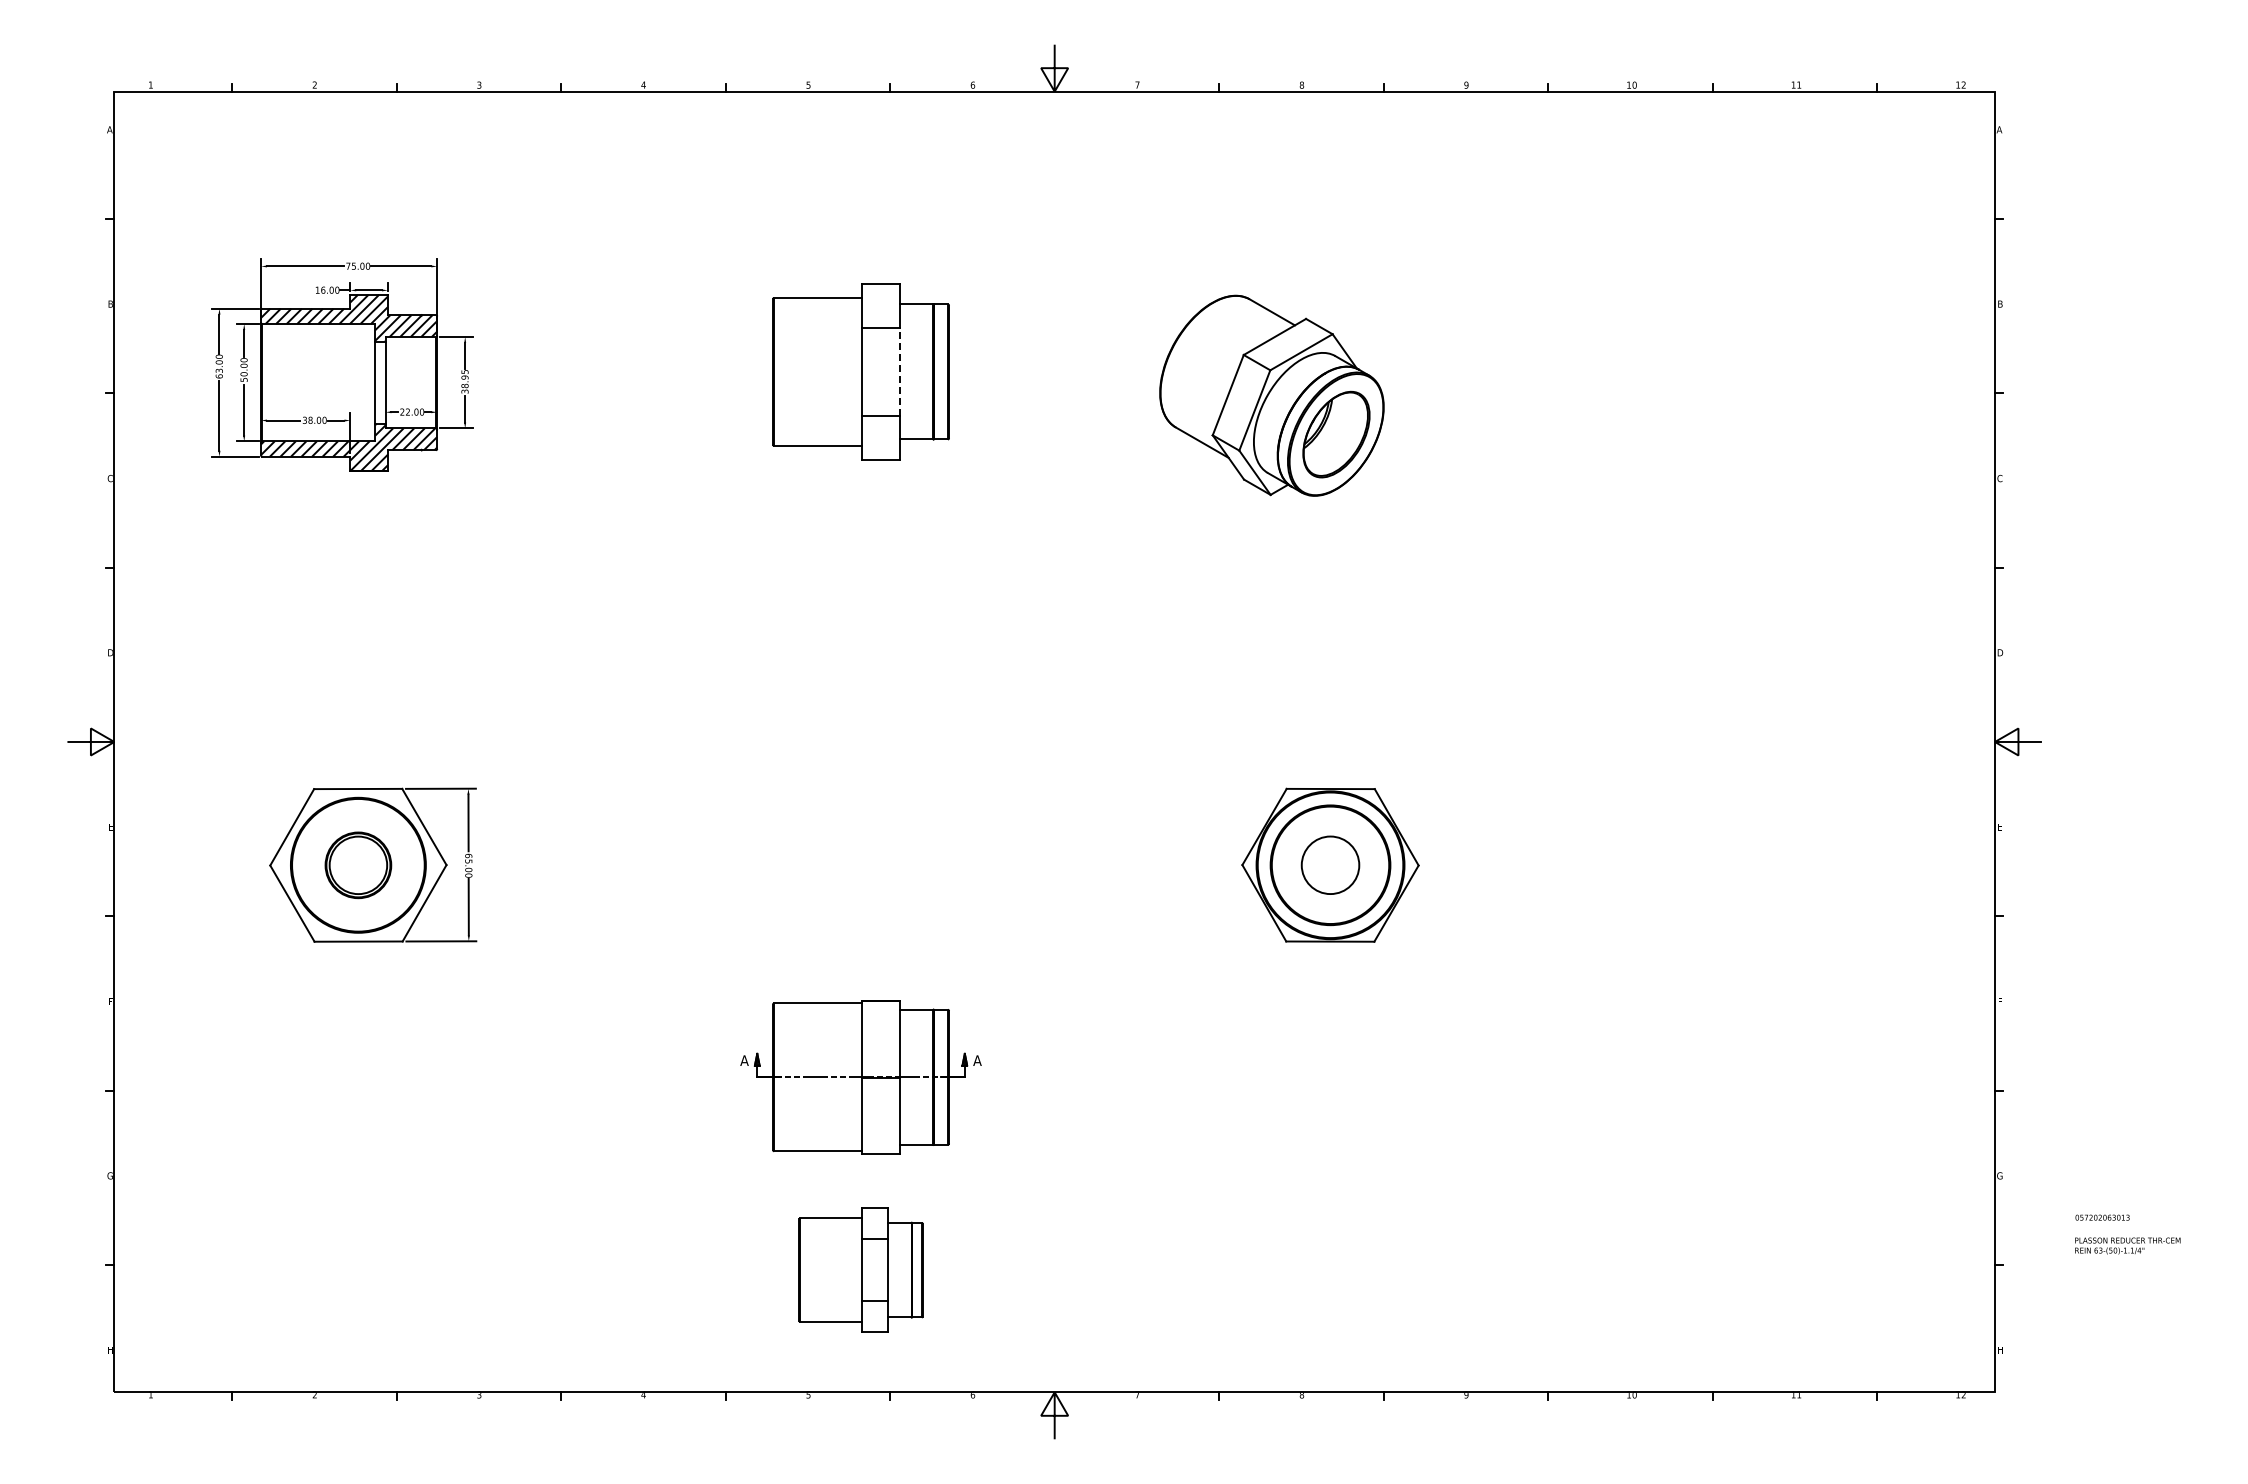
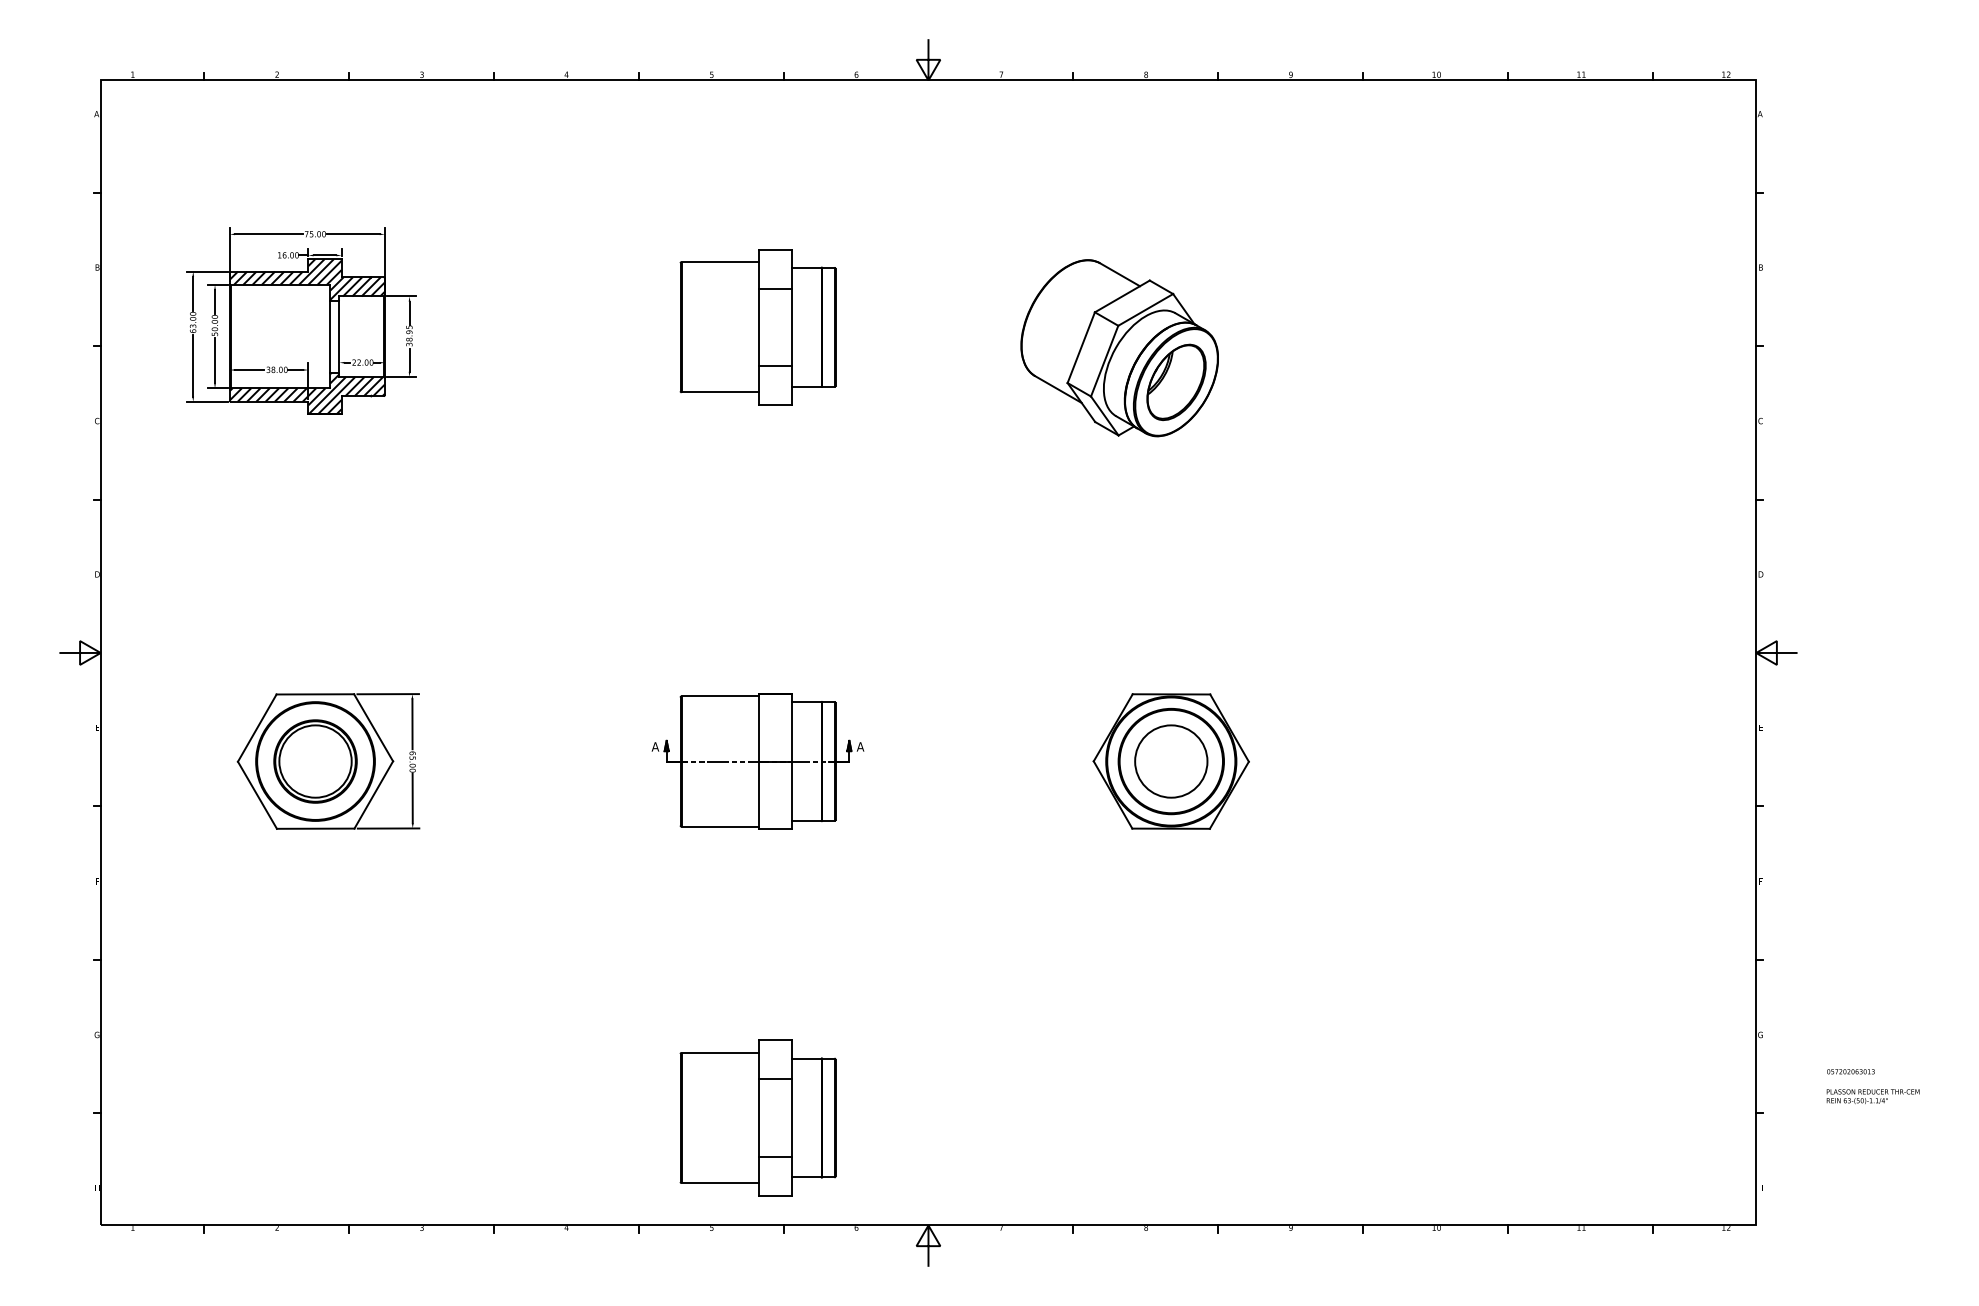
line: (899, 371) -> (791, 326), dashed -> solid
part: (358, 865) -> (315, 761), size x1.43
circle: (1330, 865) -> (1171, 761), size x1.43
part: (860, 1077) -> (757, 761), moved
part: (860, 1269) -> (757, 1117), size x1.43

